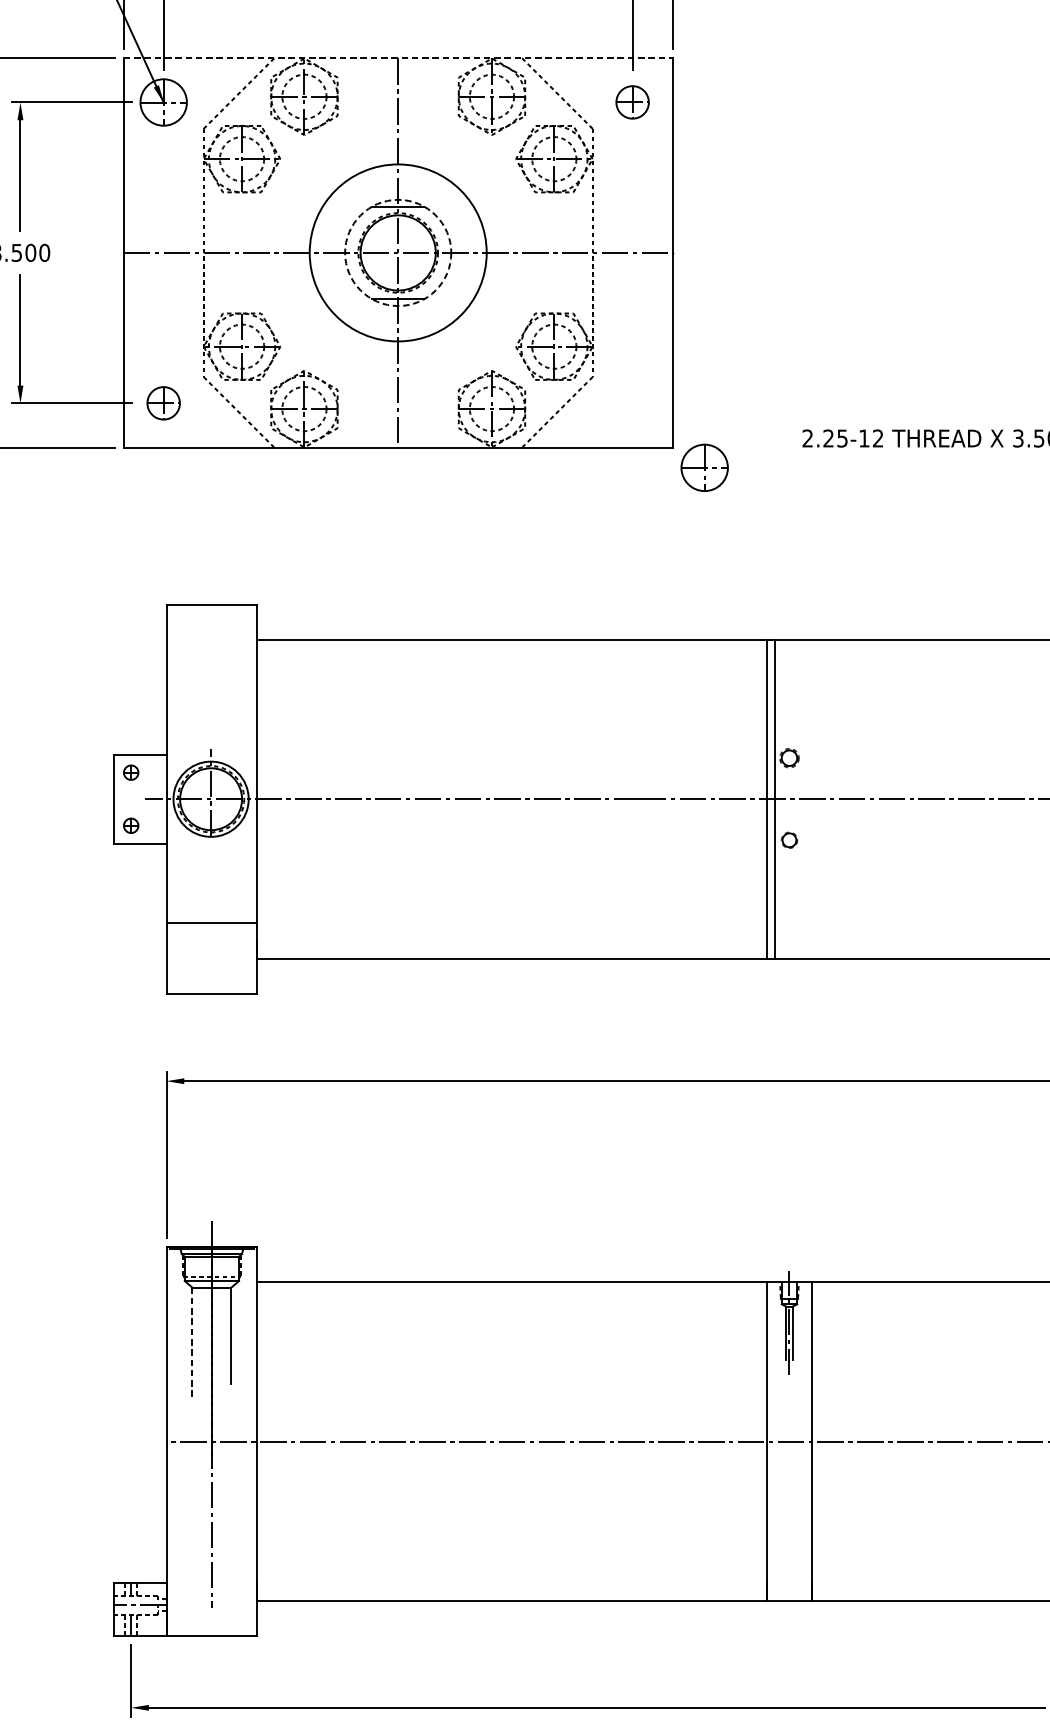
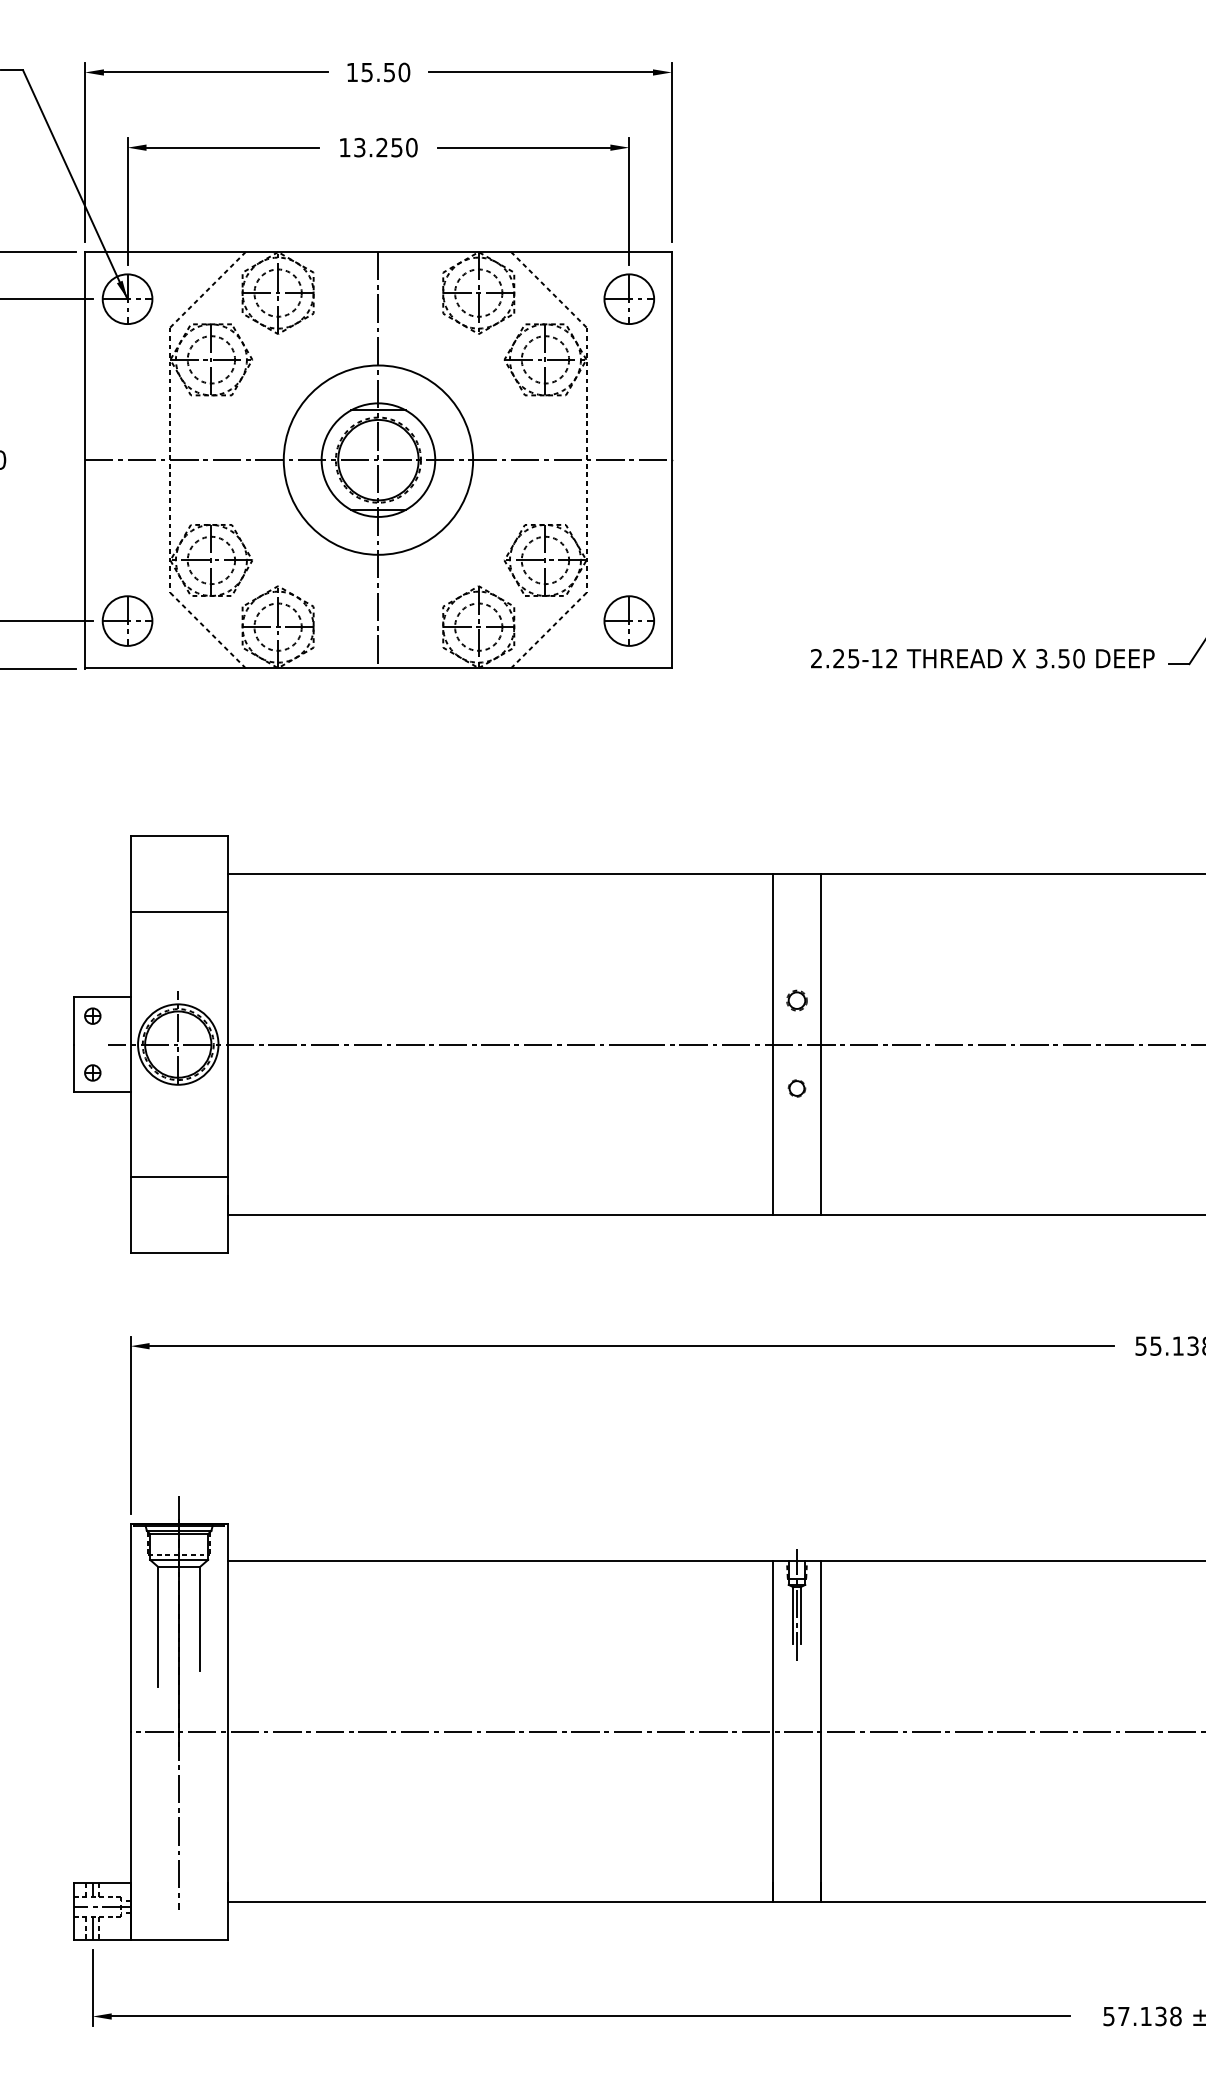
line: (398, 57) -> (378, 251), dashed -> solid
part: (631, 101) -> (628, 298), size x1.43
circle: (398, 252) -> (378, 459), dashed -> solid
part: (163, 402) -> (127, 620), size x1.43
part: (703, 467) -> (628, 620), moved
line: (211, 675) -> (178, 912), added
line: (774, 799) -> (820, 1044), moved
line: (192, 1343) -> (158, 1626), dashed -> solid

